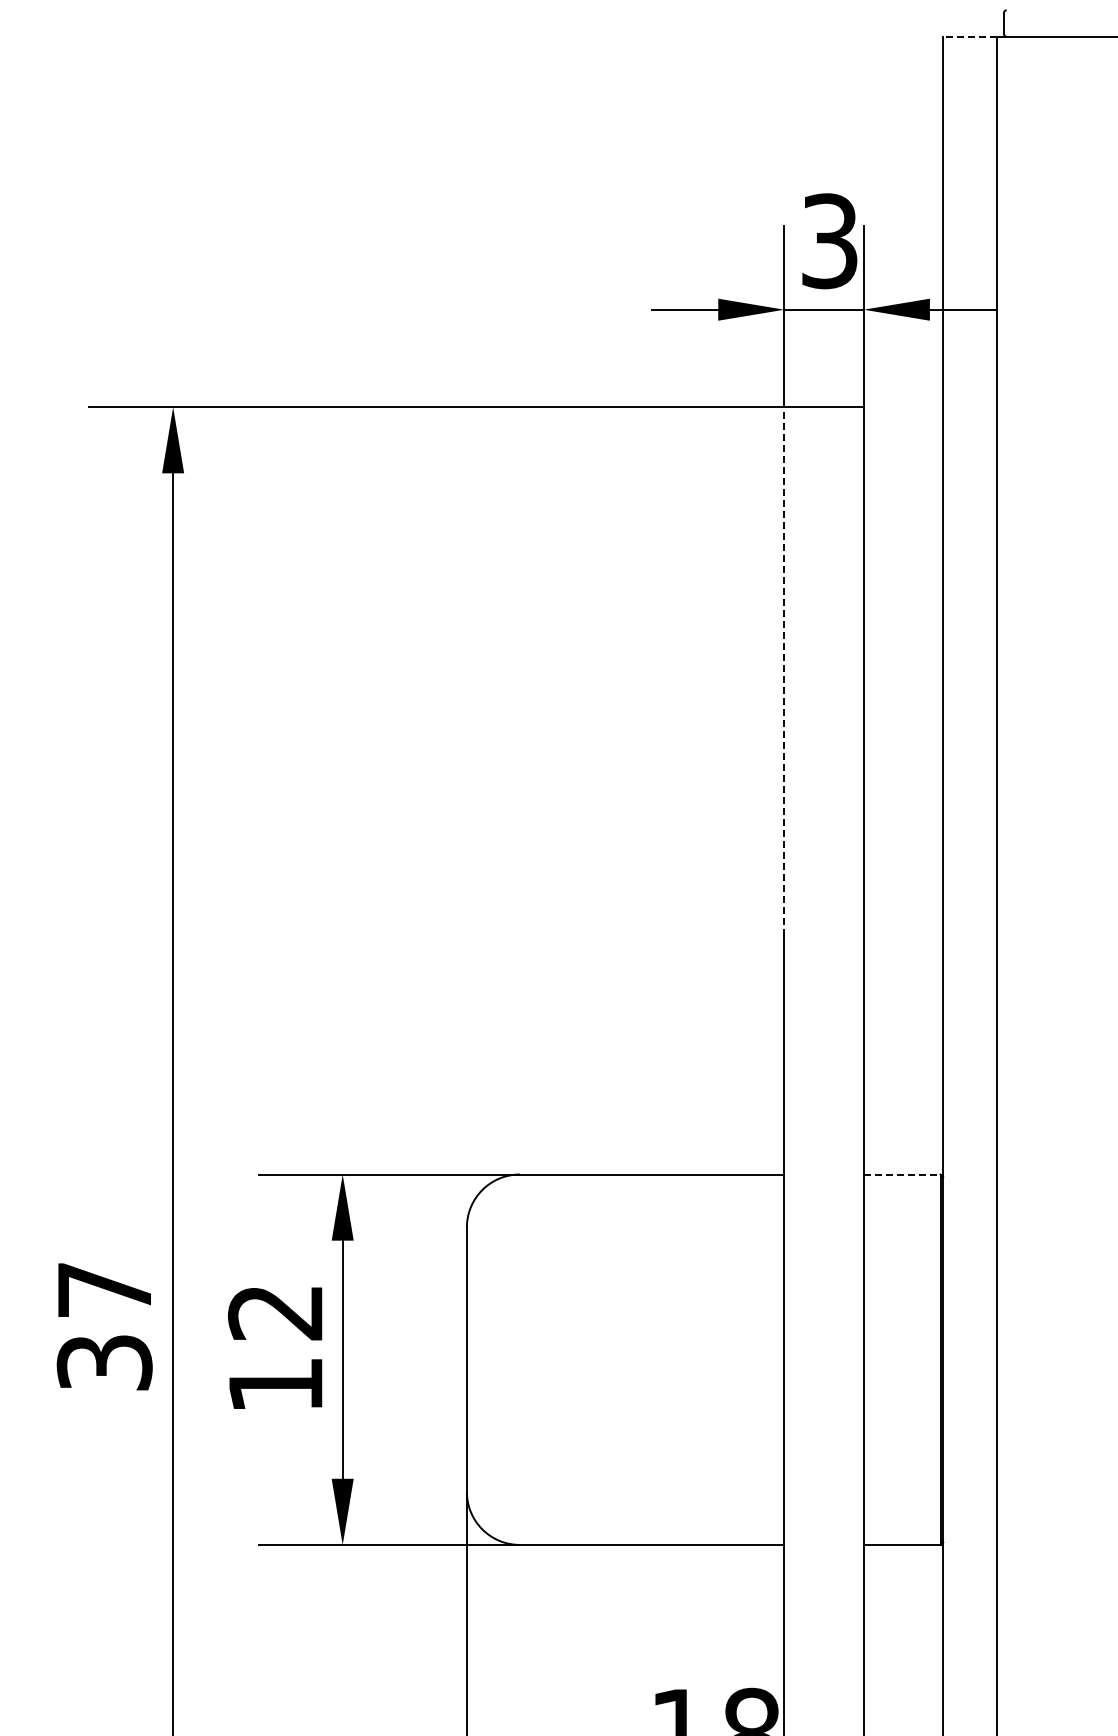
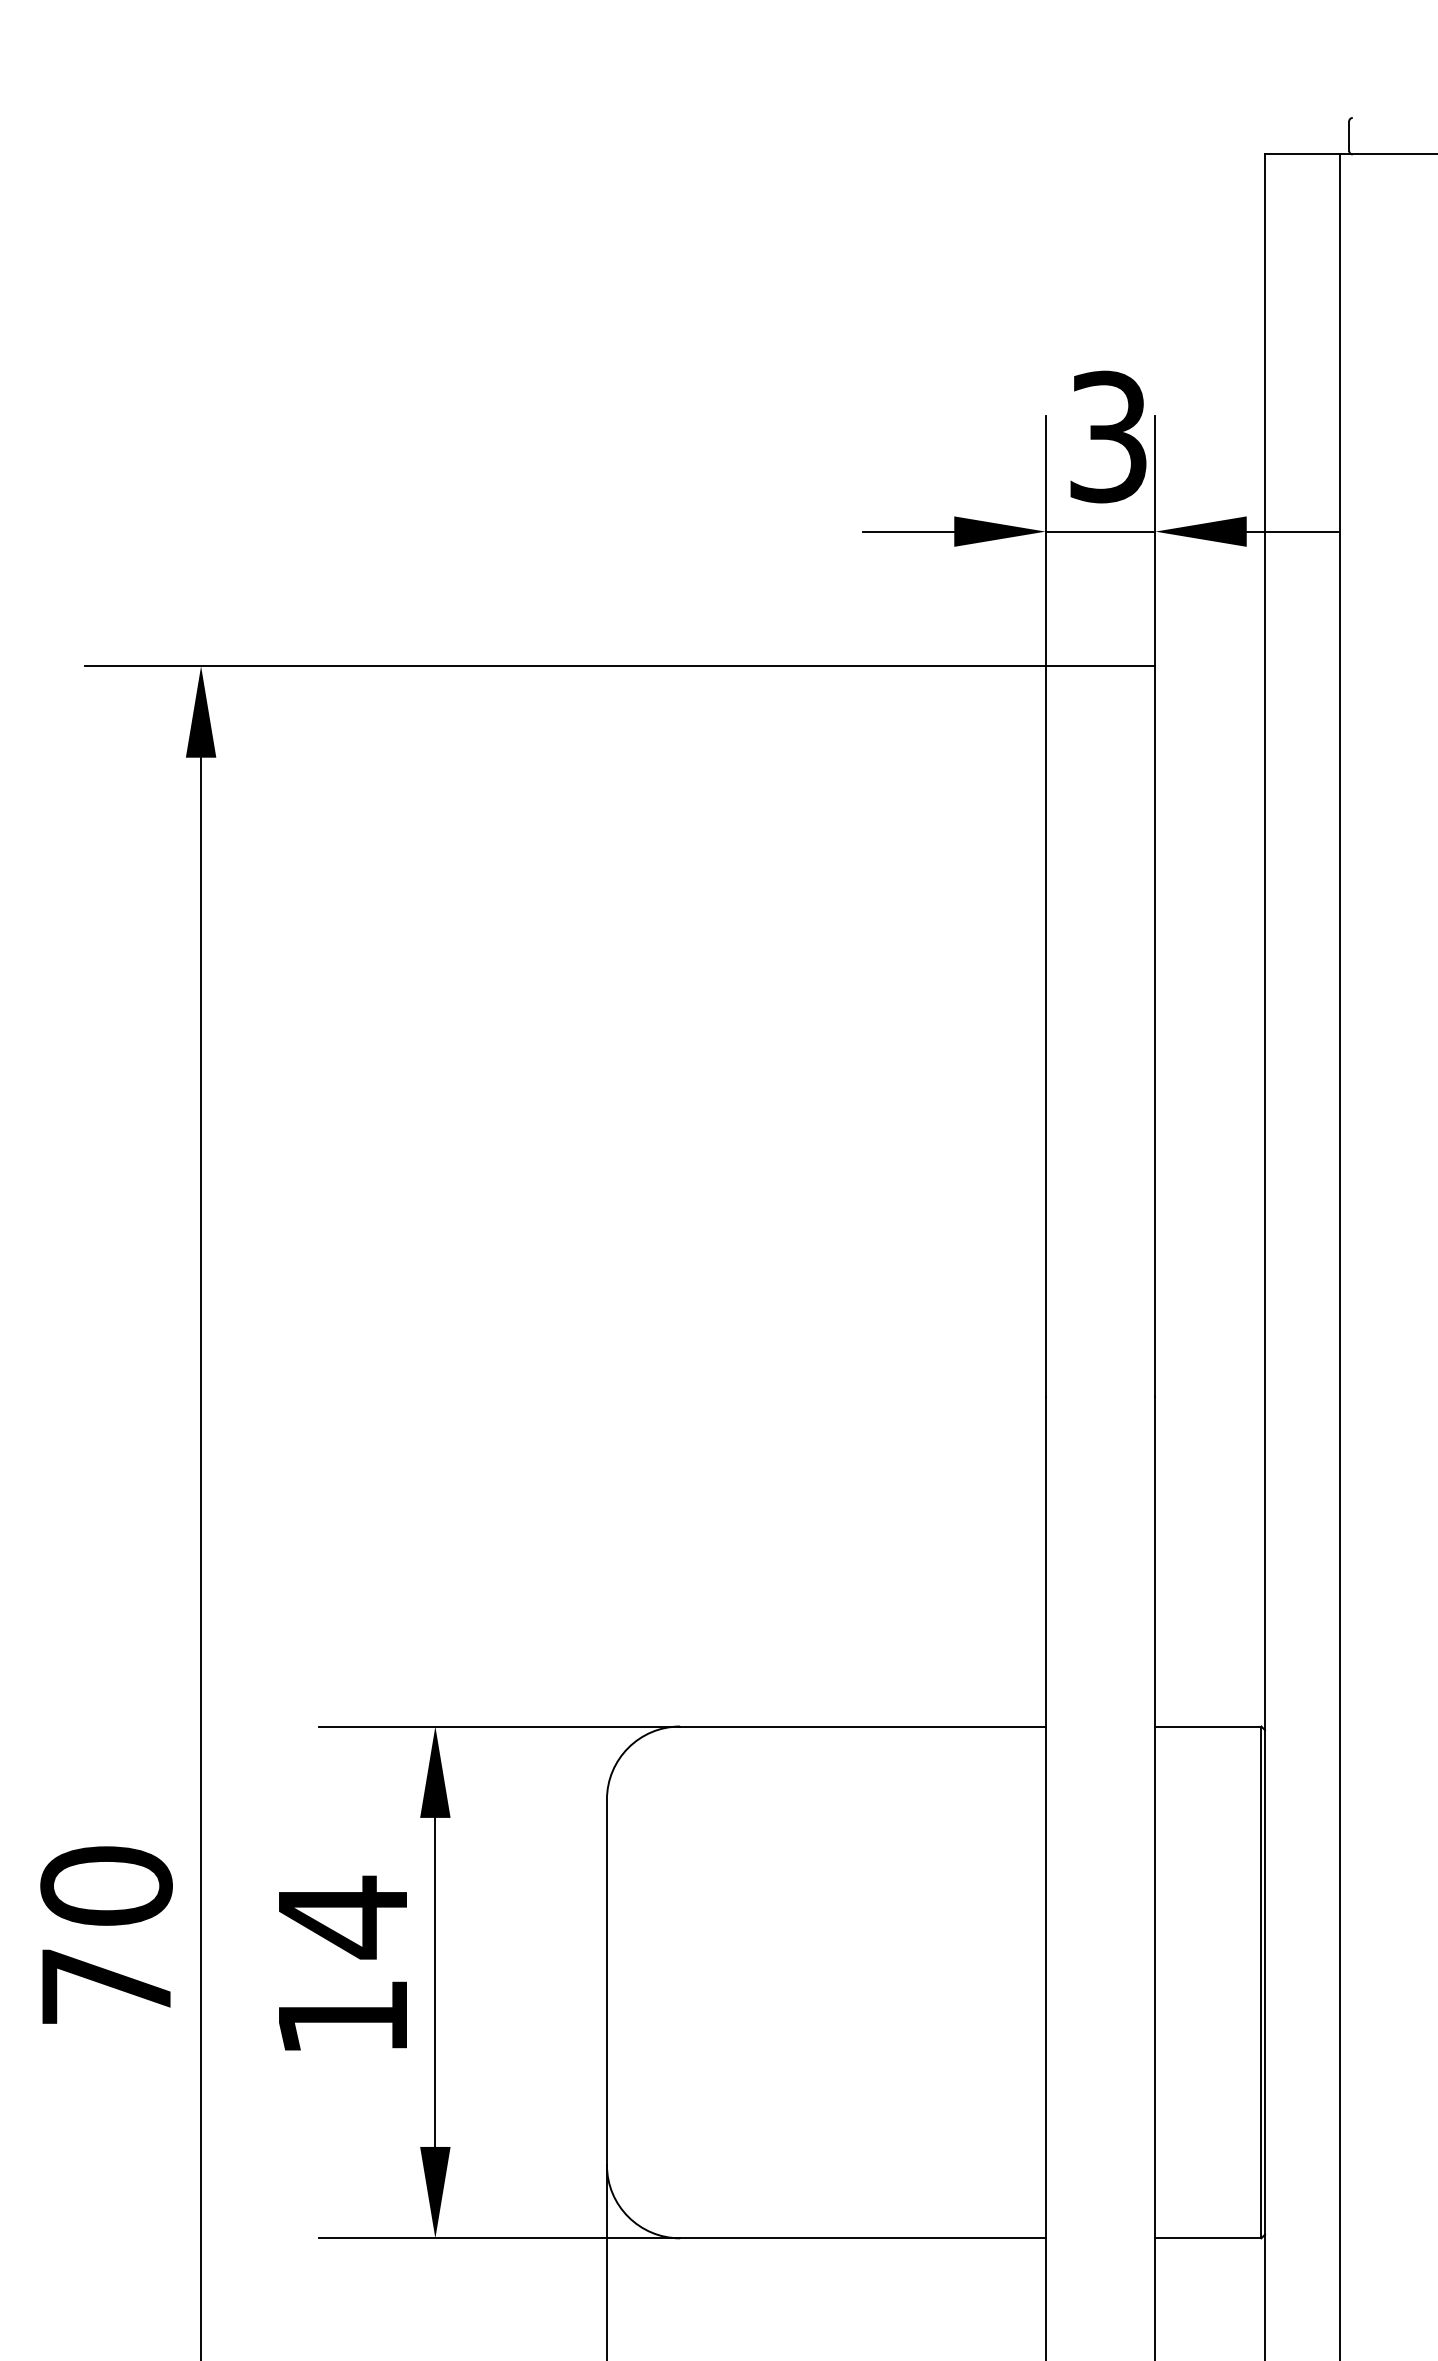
line: (969, 36) -> (1301, 154), dashed -> solid
line: (784, 671) -> (1045, 1031), dashed -> solid
line: (902, 1174) -> (1208, 1726), dashed -> solid
text: (274, 1312) -> (341, 1917), 12 -> 14
text: (104, 1325) -> (106, 1935), 37 -> 70

